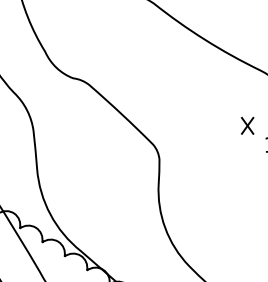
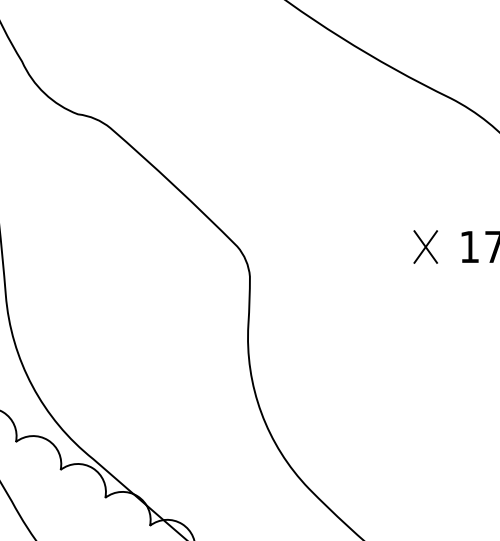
part: (247, 125) -> (425, 246), moved

